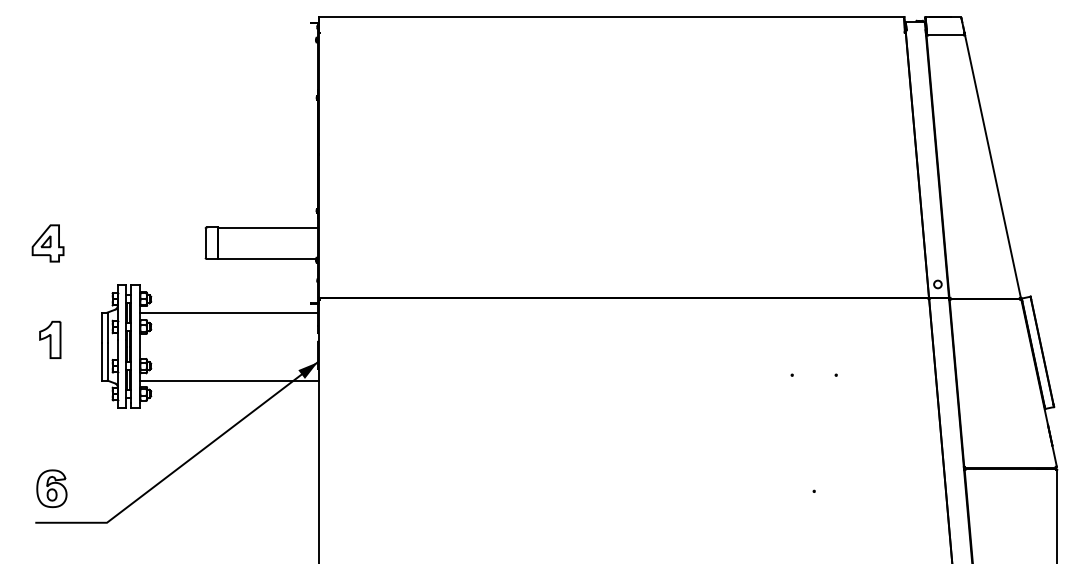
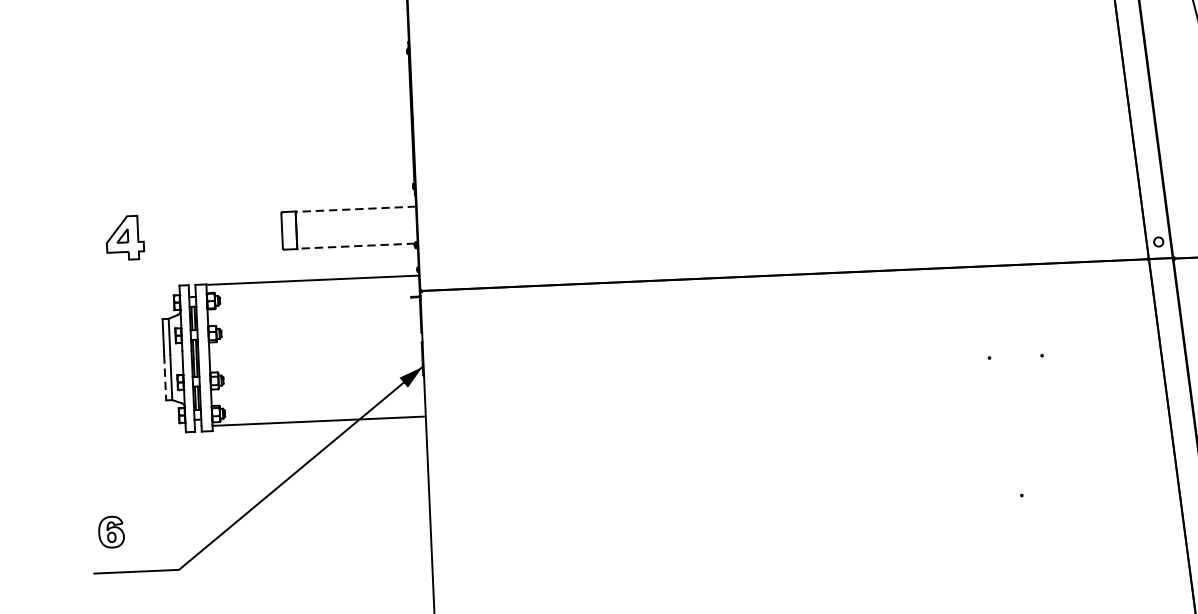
line: (267, 227) -> (355, 208), solid -> dashed
part: (47, 243) -> (124, 238), moved
line: (266, 258) -> (355, 245), solid -> dashed
line: (229, 312) -> (312, 280), moved
part: (50, 339) -> (101, 353), removed
line: (102, 361) -> (165, 377), solid -> dashed
line: (229, 380) -> (319, 421), moved
part: (51, 488) -> (110, 531), size x0.7

